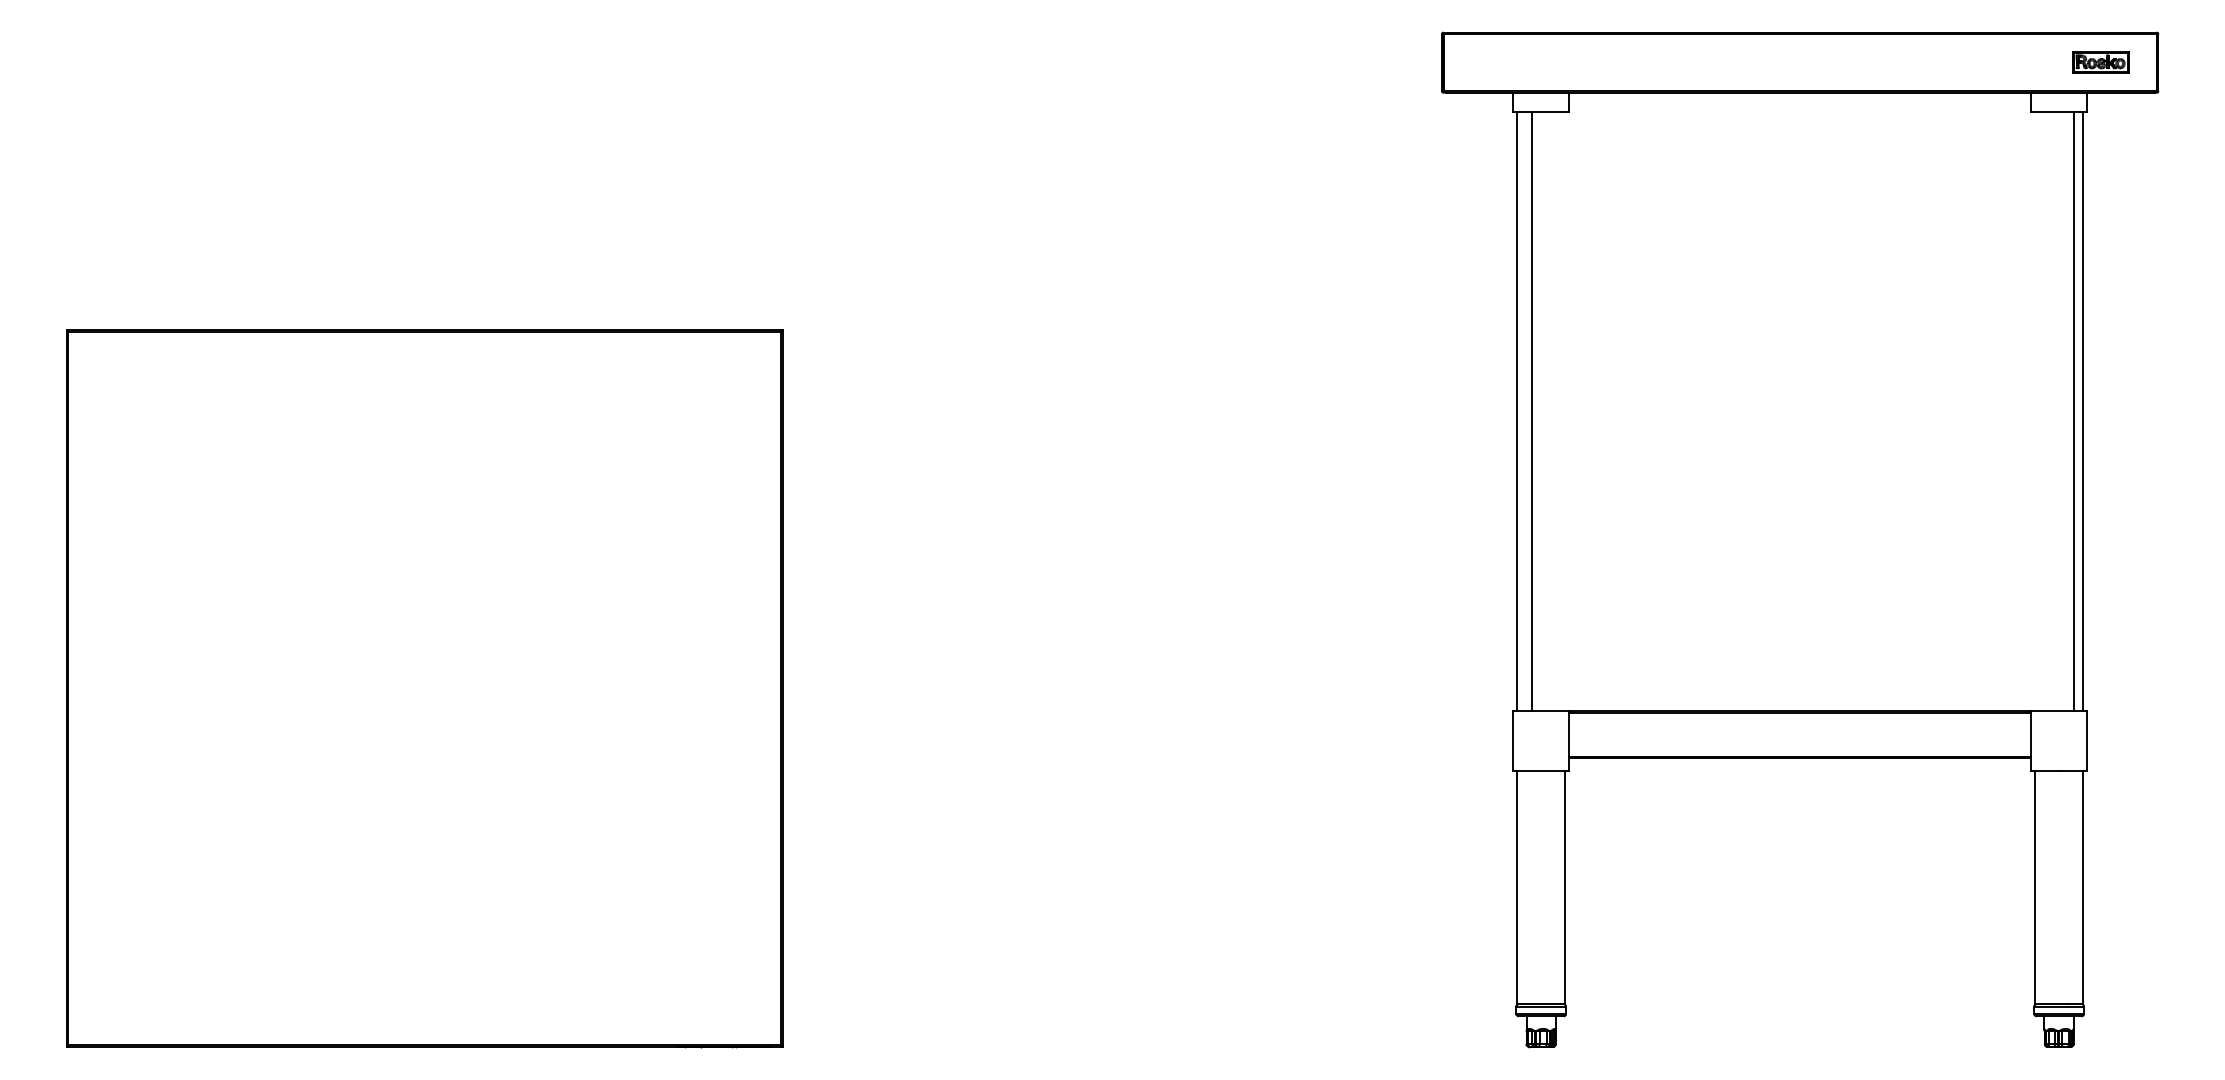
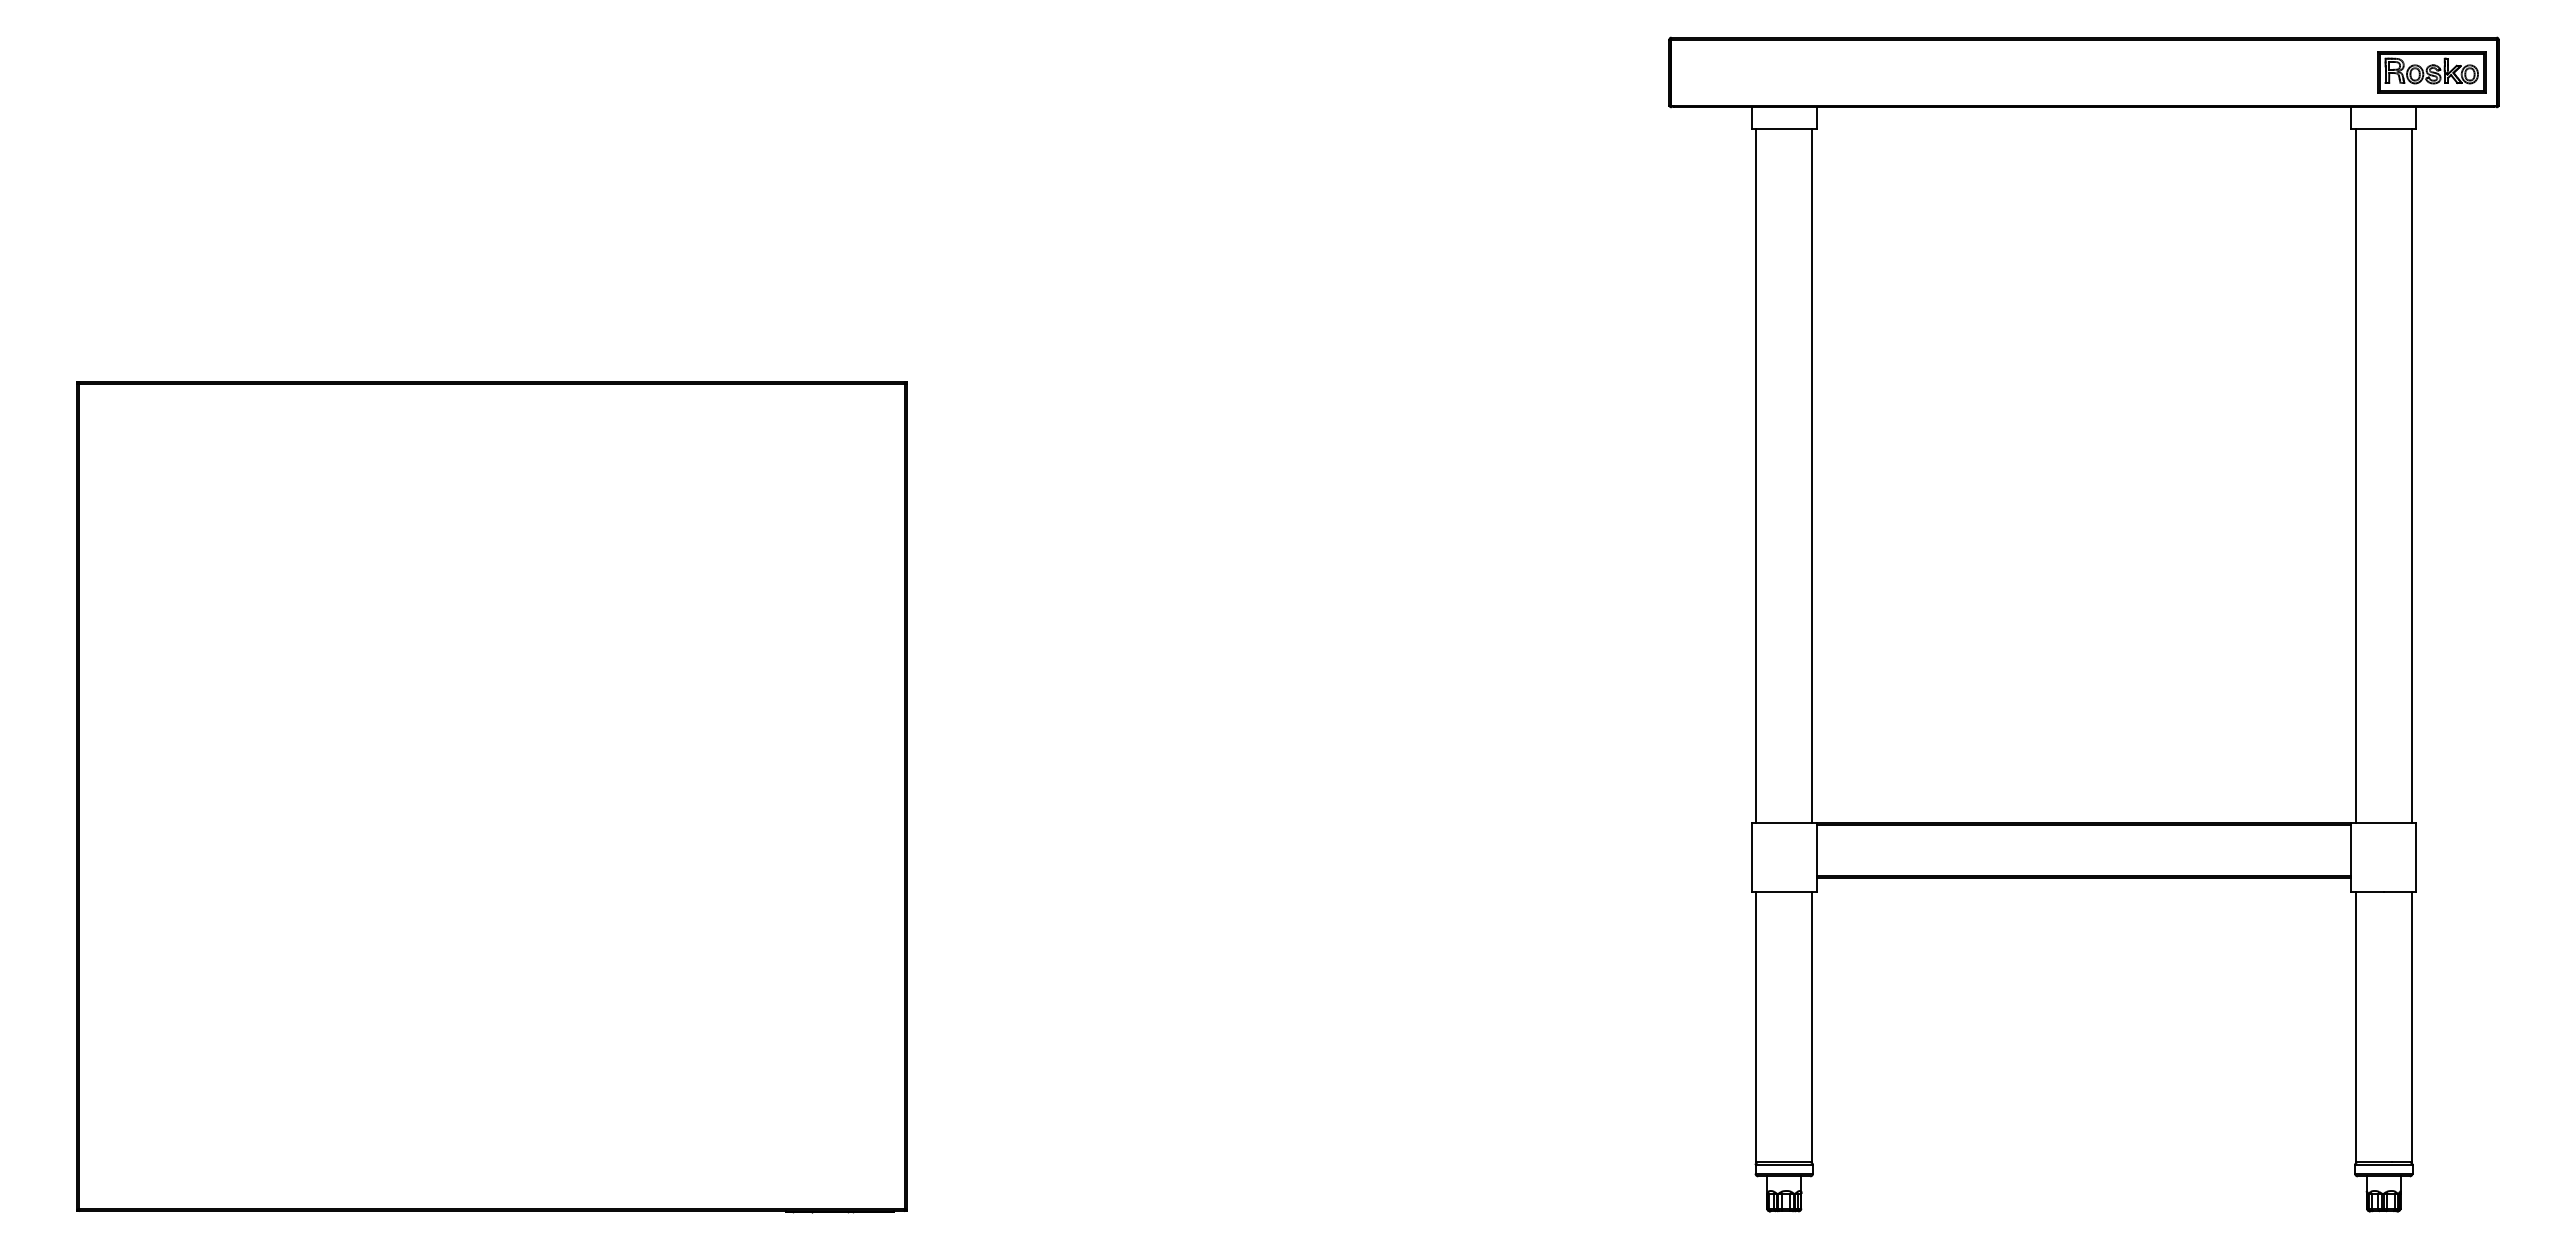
part: (2100, 62) -> (2431, 72), size x1.67
line: (1531, 411) -> (1812, 476), moved
line: (2073, 411) -> (2355, 476), moved

